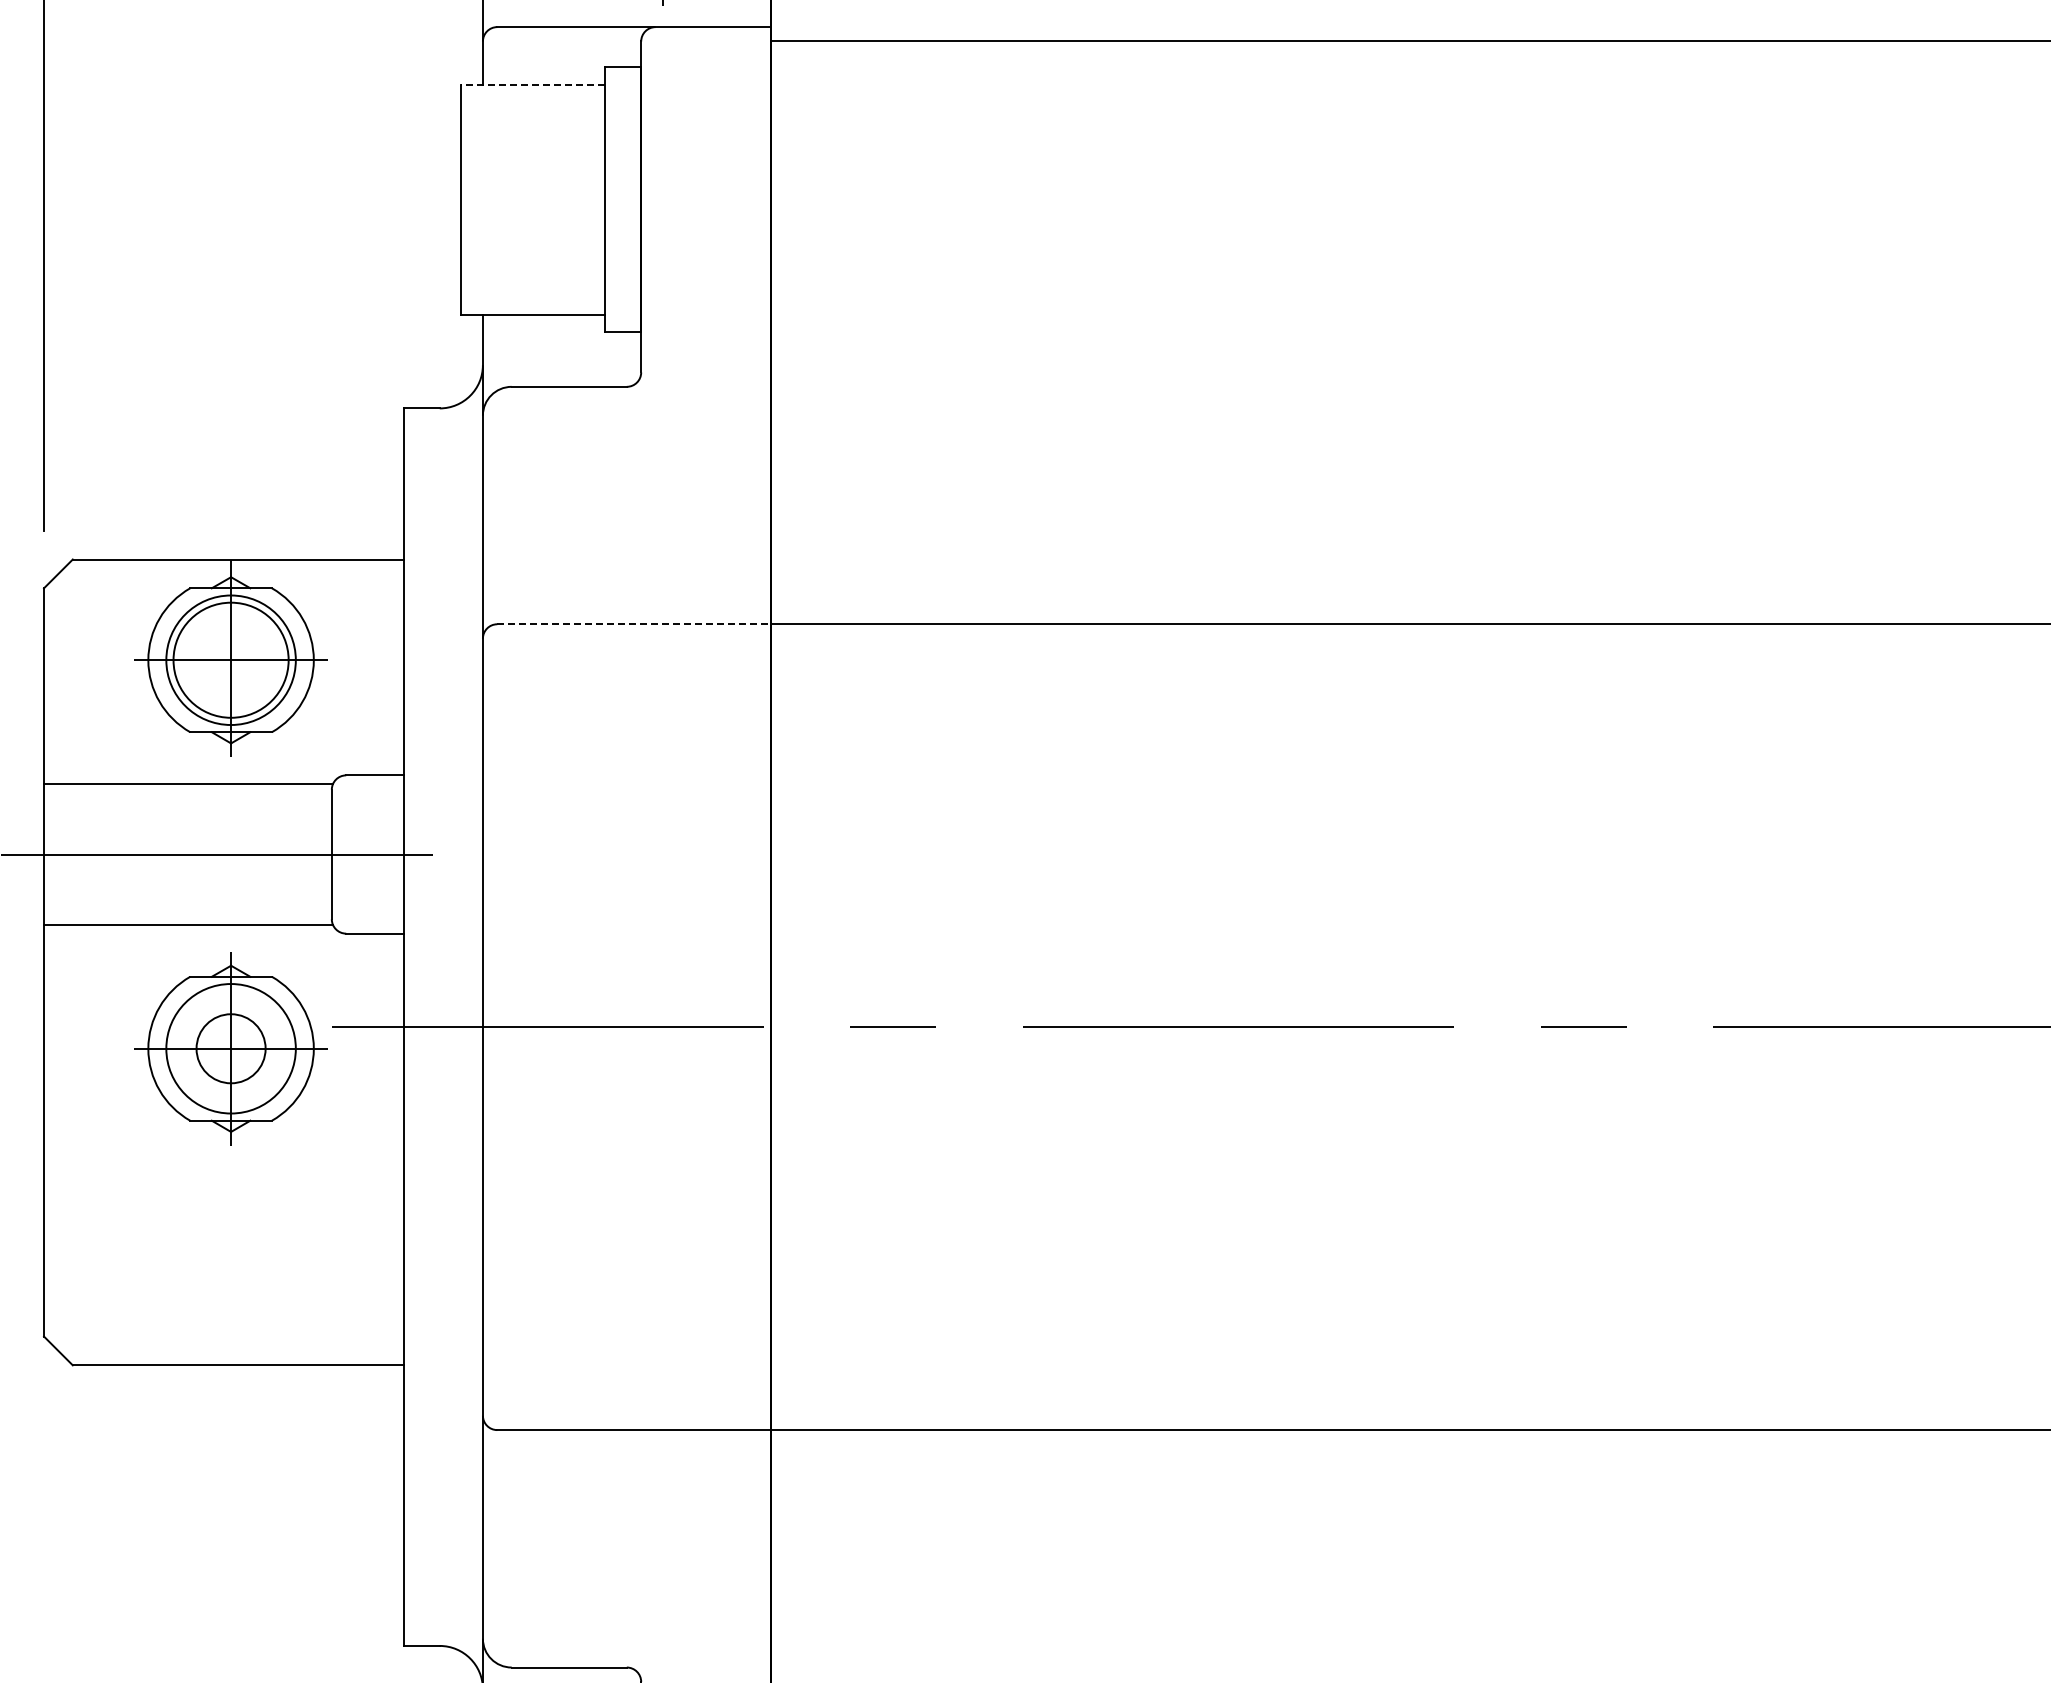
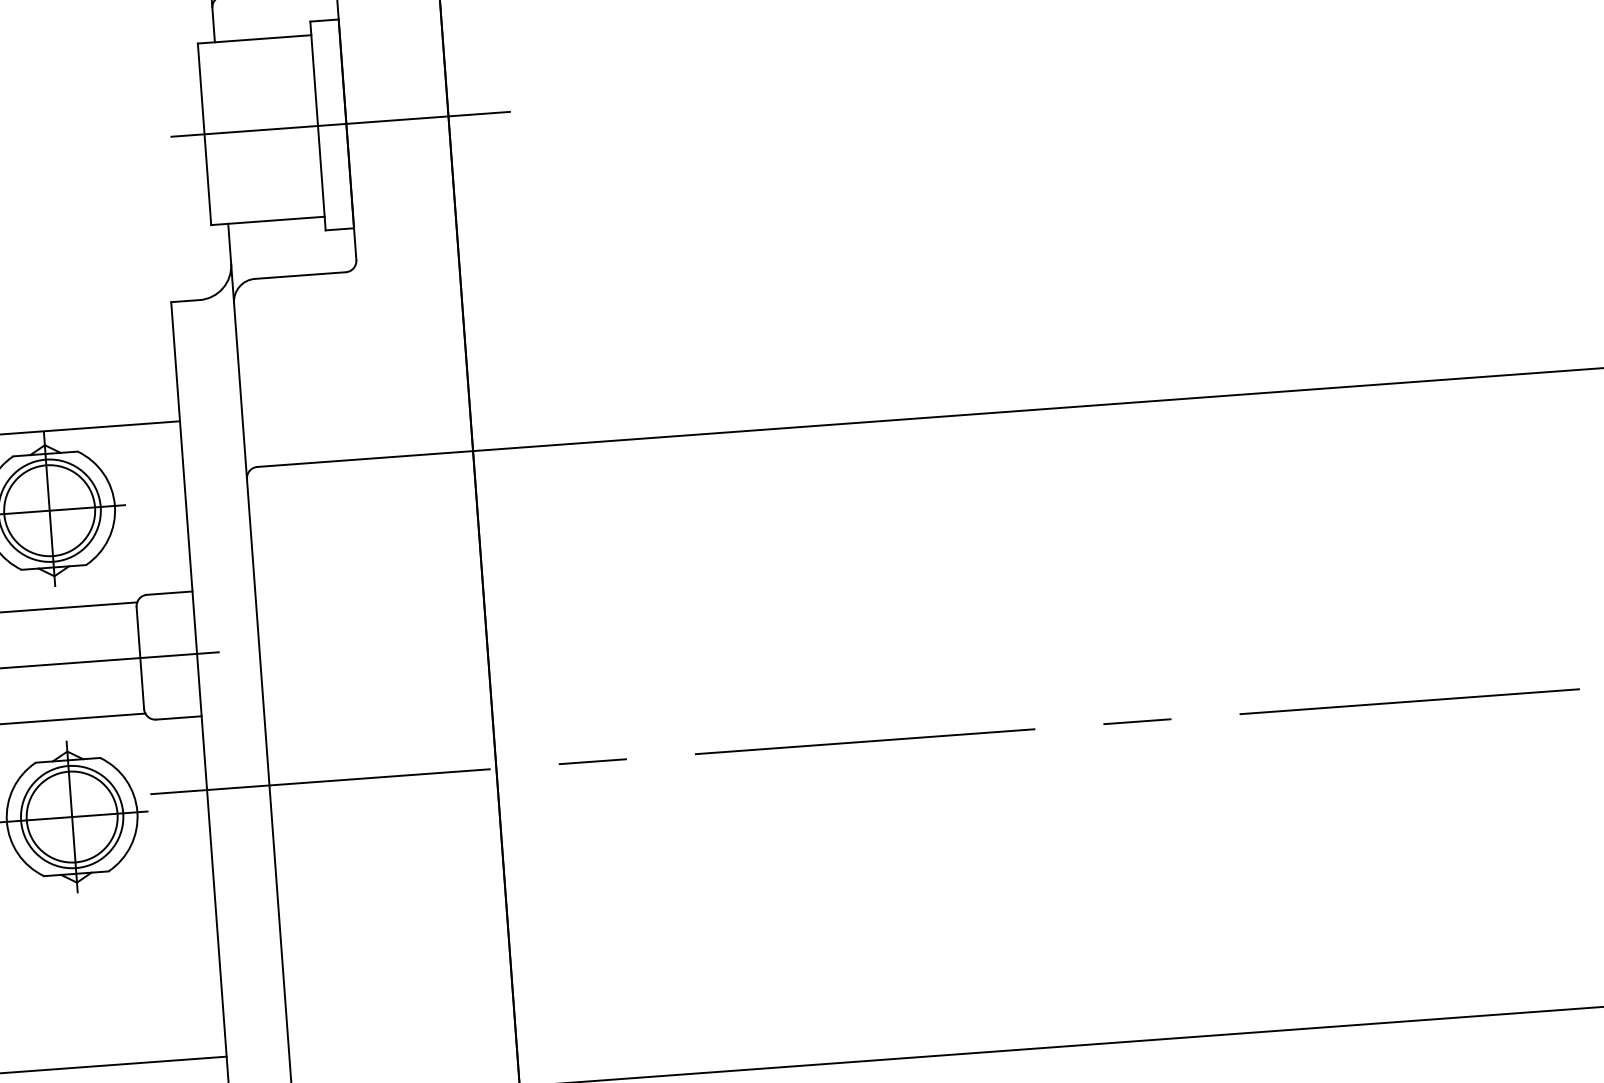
line: (533, 84) -> (254, 39), dashed -> solid
line: (641, 199) -> (346, 123), added
line: (634, 624) -> (365, 459), dashed -> solid
circle: (230, 1048) -> (71, 816), size x1.67

